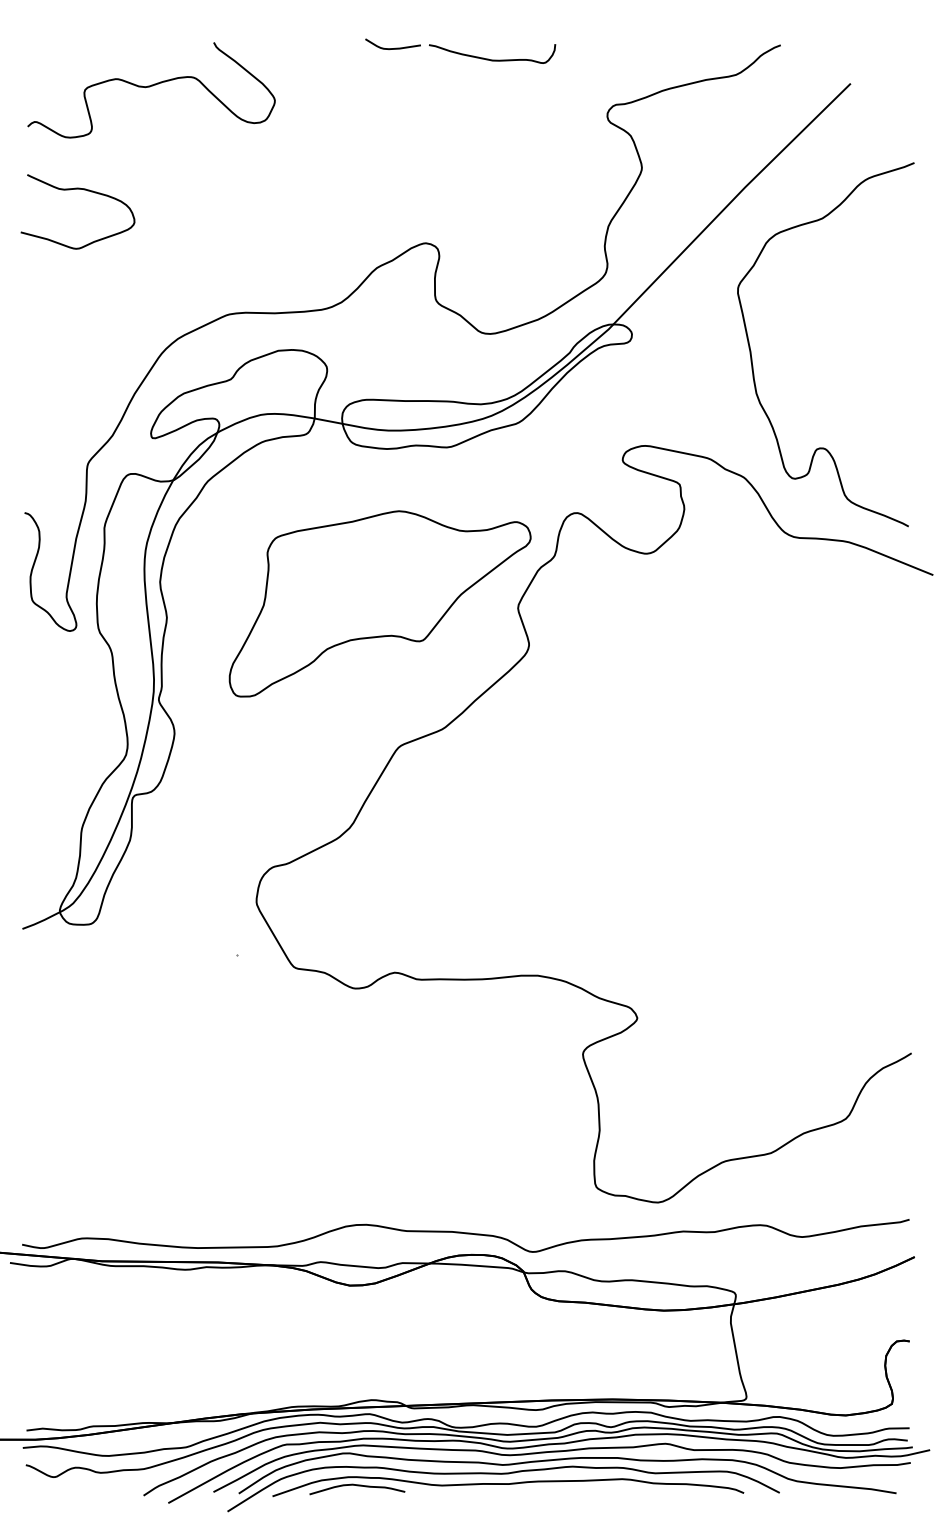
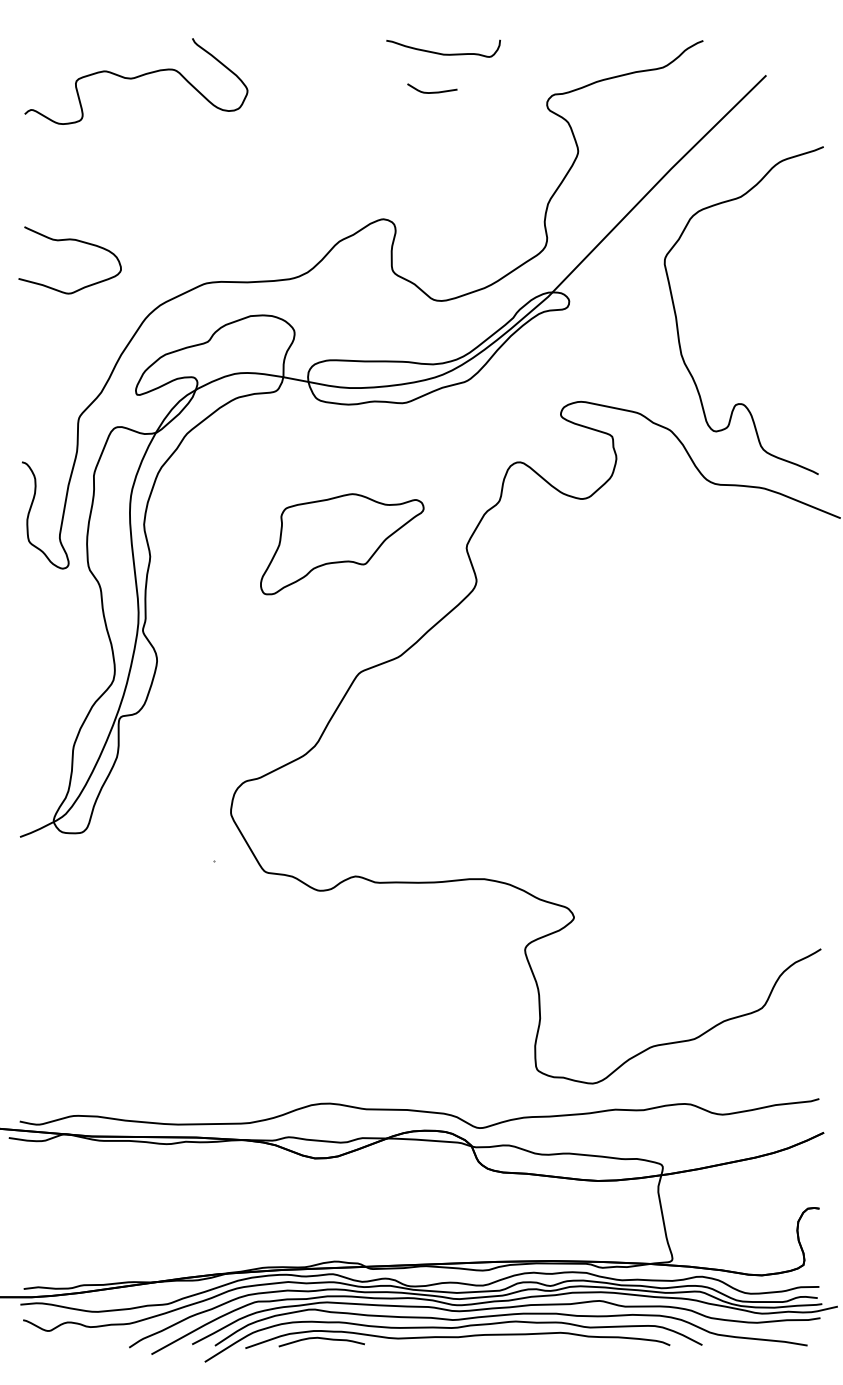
curve: (392, 48) -> (431, 92), moved
curve: (77, 189) -> (69, 240), moved
part: (379, 603) -> (341, 543), size x0.6

